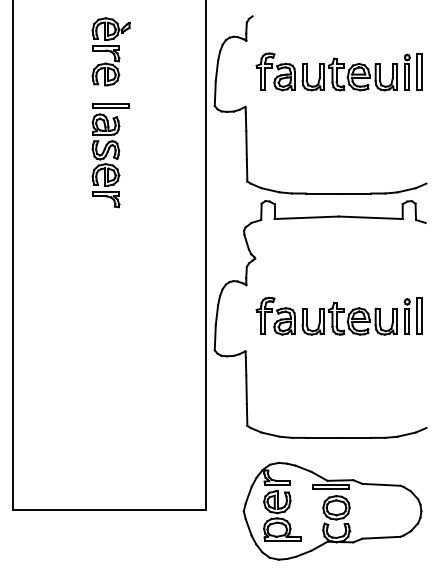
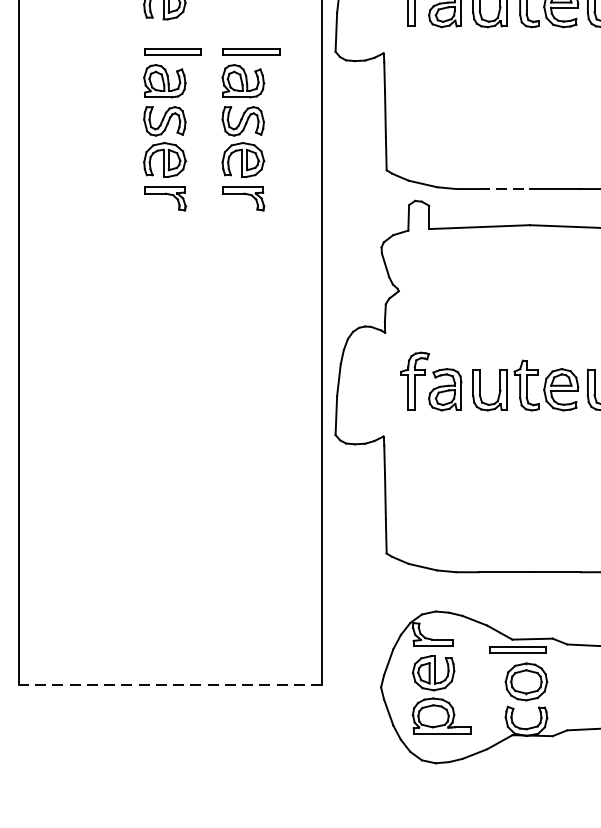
part: (160, 155) -> (250, 129), added
line: (322, 193) -> (504, 189), solid -> dashed
line: (109, 509) -> (170, 684), solid -> dashed

